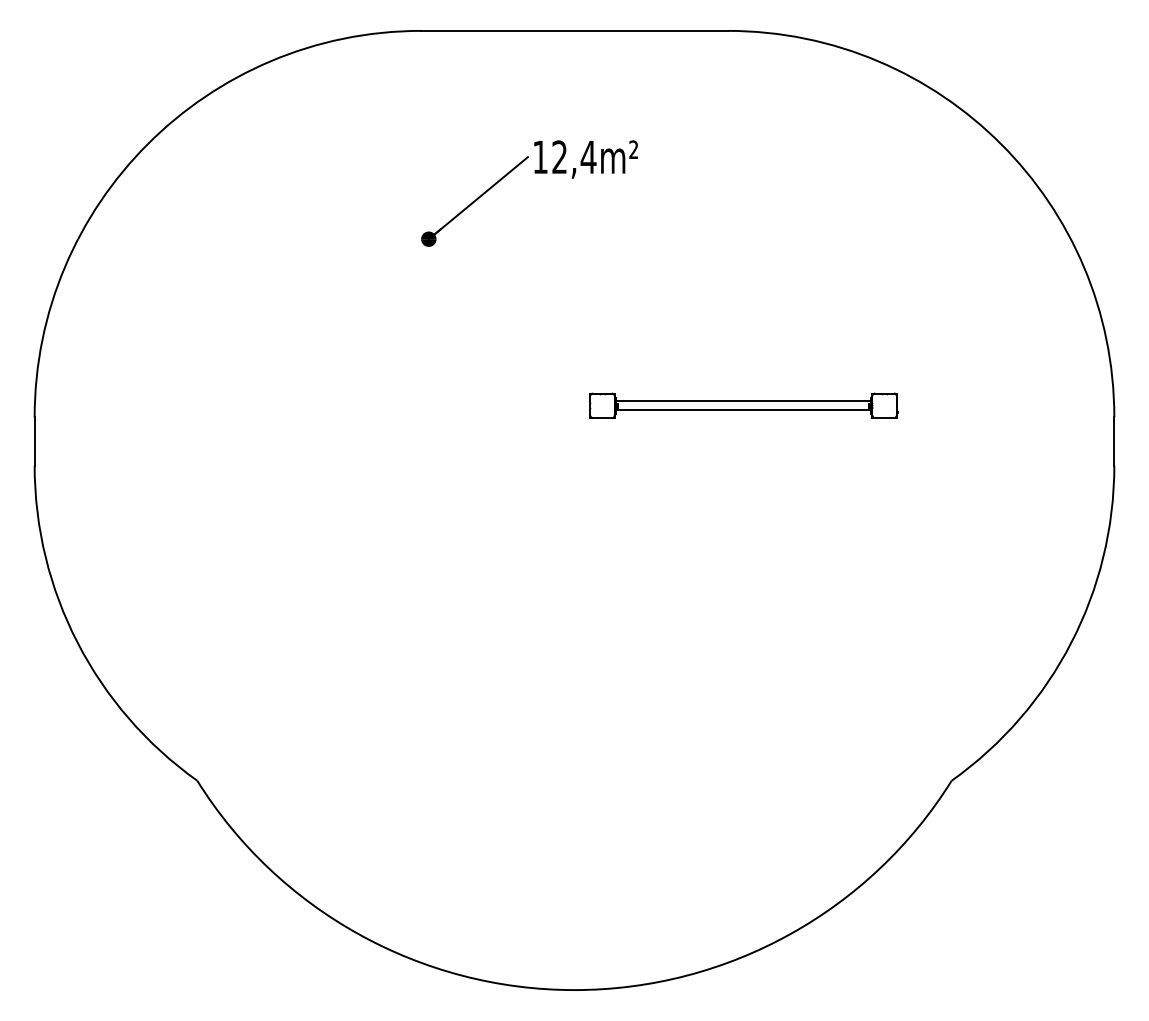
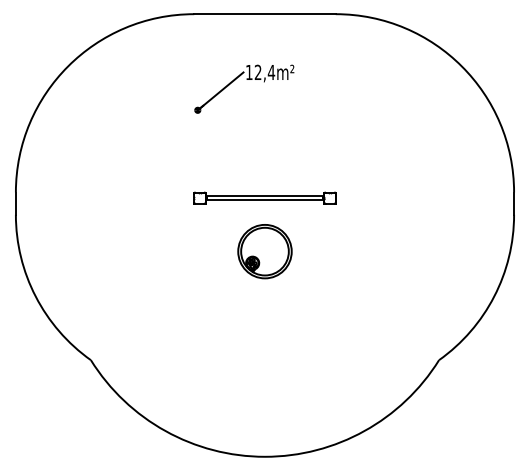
part: (742, 404) -> (264, 197), moved
part: (573, 545) -> (264, 251), added

